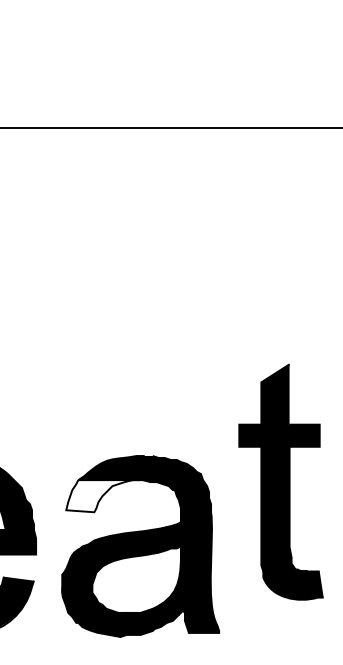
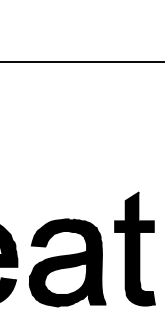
part: (279, 481) -> (134, 248), moved
fill: (102, 495) -> (49, 238), added

